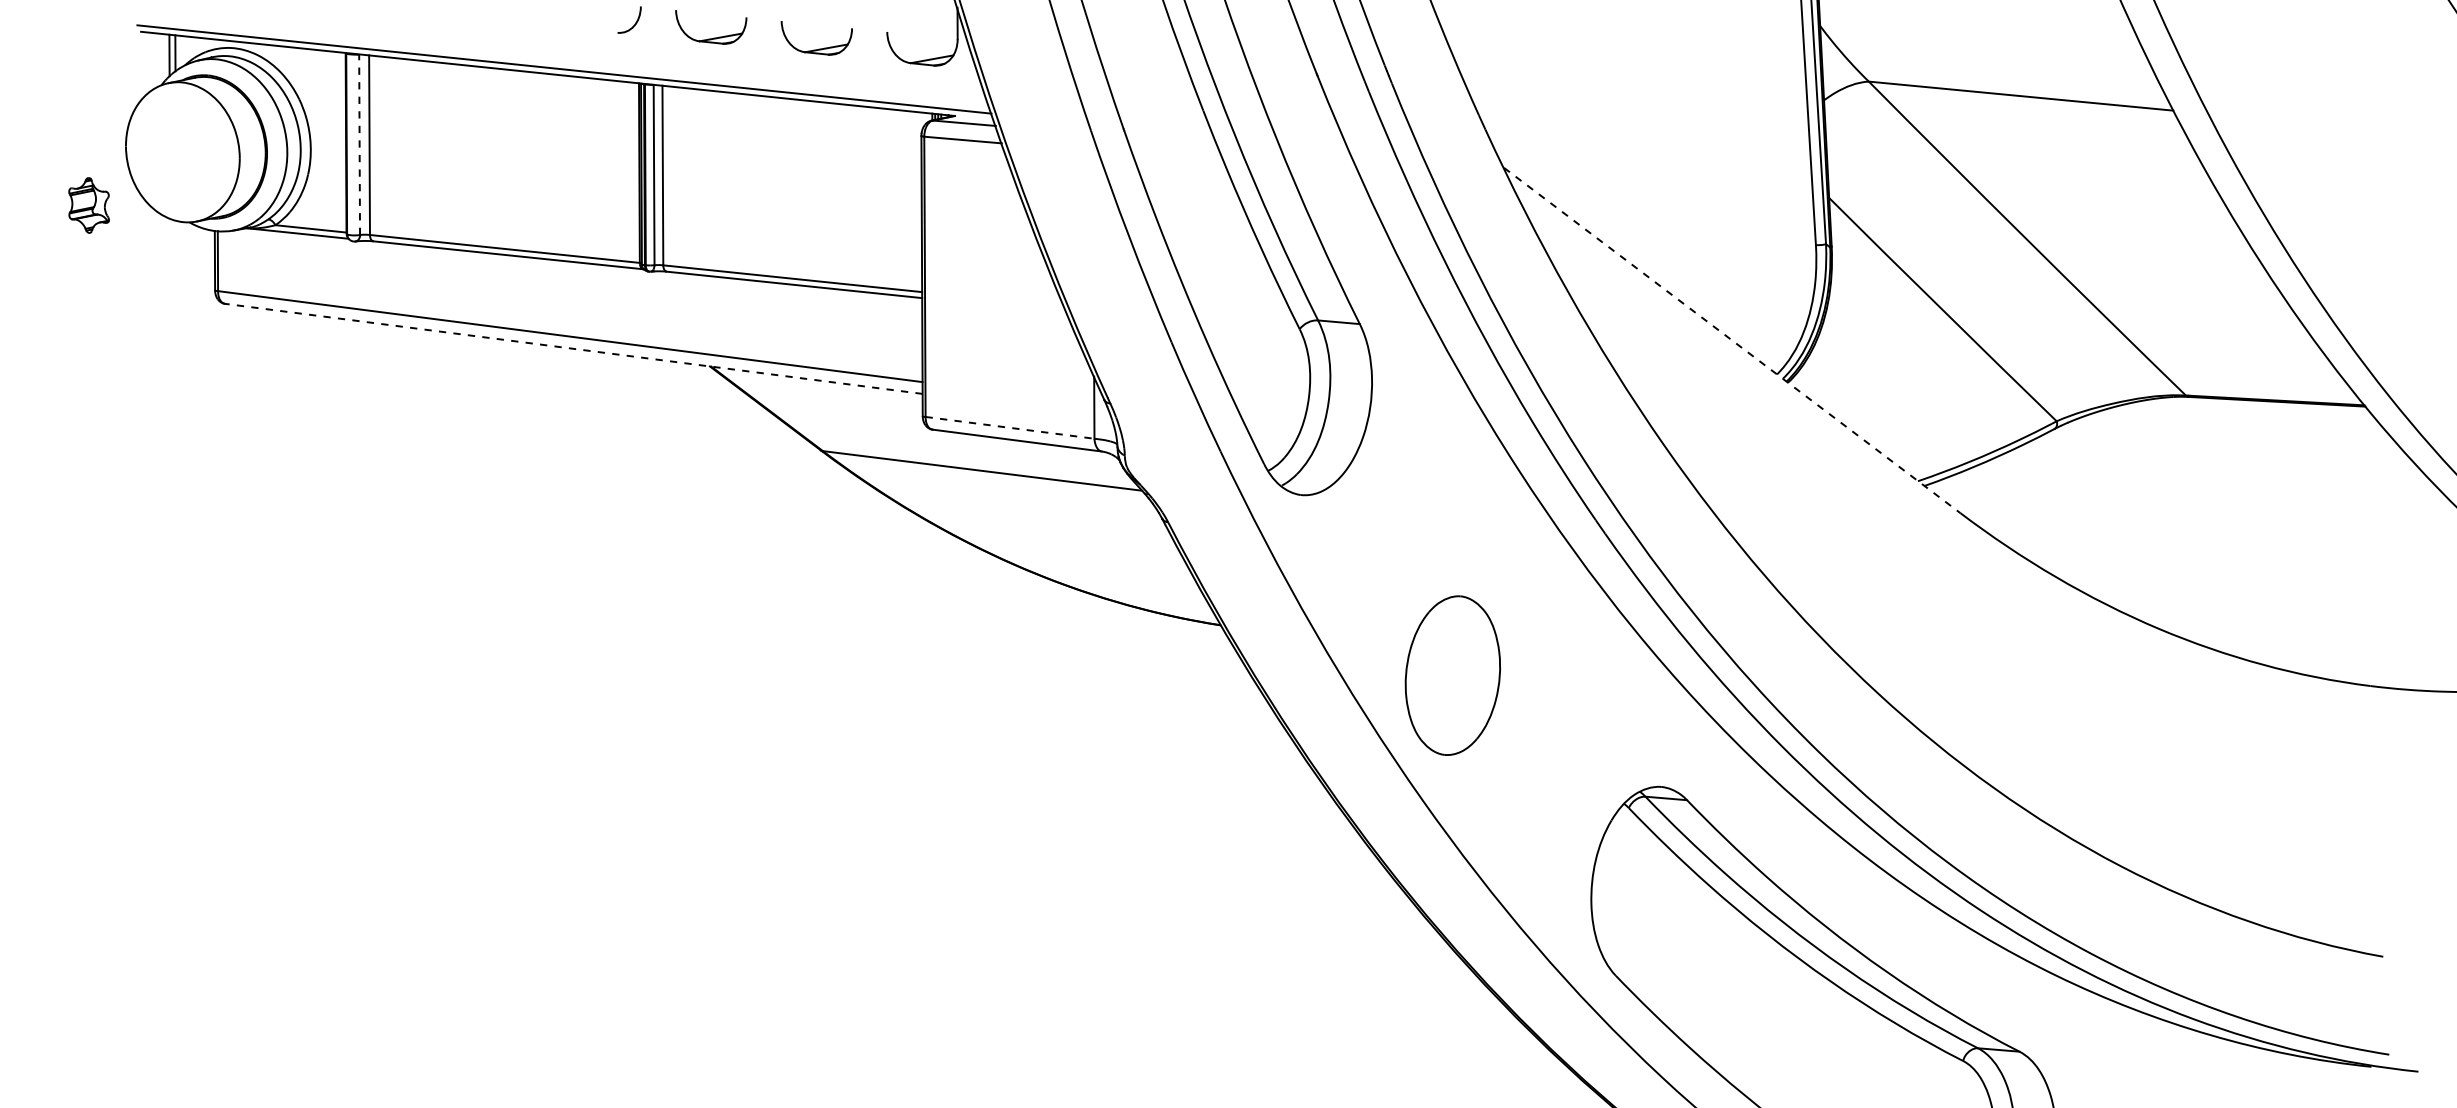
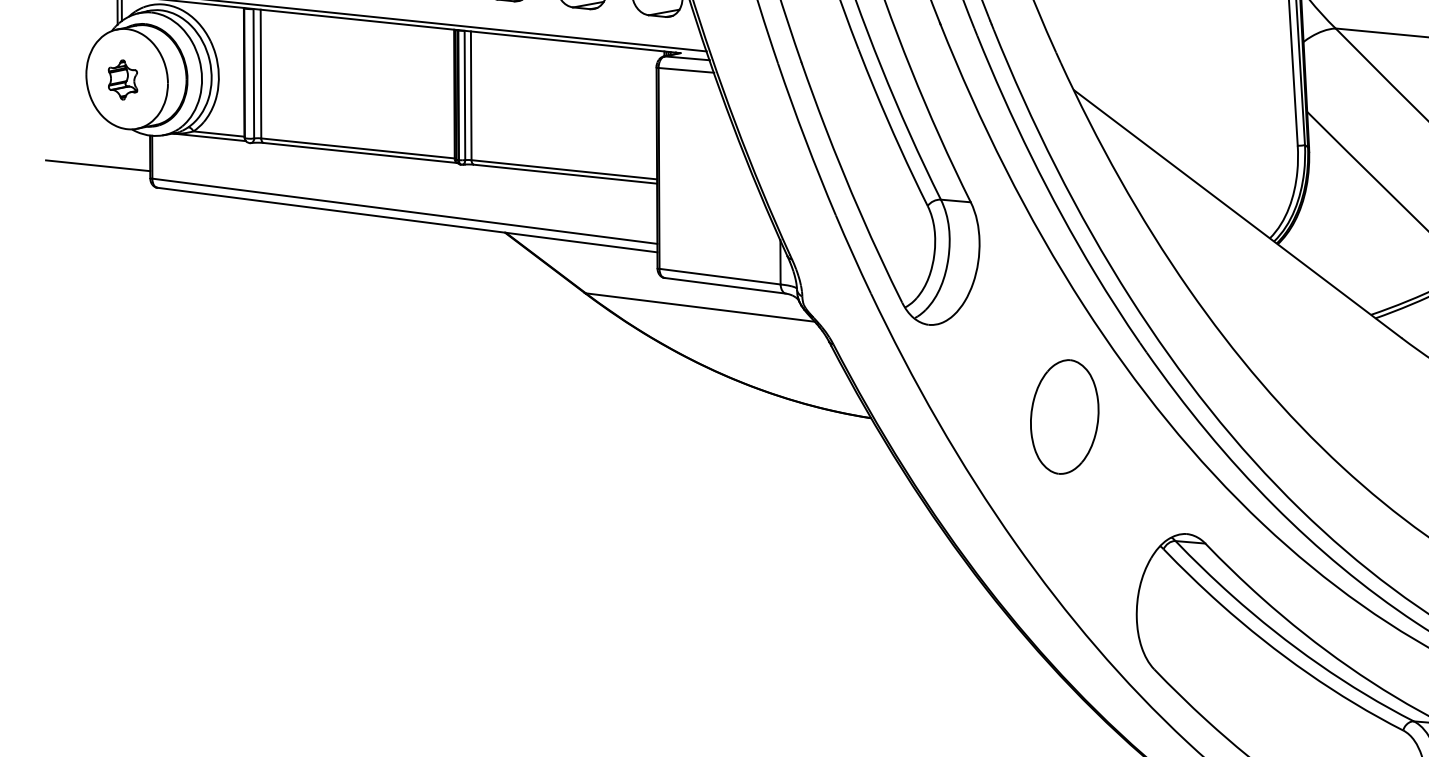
line: (359, 144) -> (253, 73), dashed -> solid
part: (88, 205) -> (122, 80), moved
line: (142, 272) -> (98, 165), added
line: (1732, 340) -> (1237, 214), dashed -> solid
line: (573, 348) -> (407, 219), dashed -> solid
line: (1010, 427) -> (720, 276), dashed -> solid
part: (1452, 675) -> (1064, 416), moved

